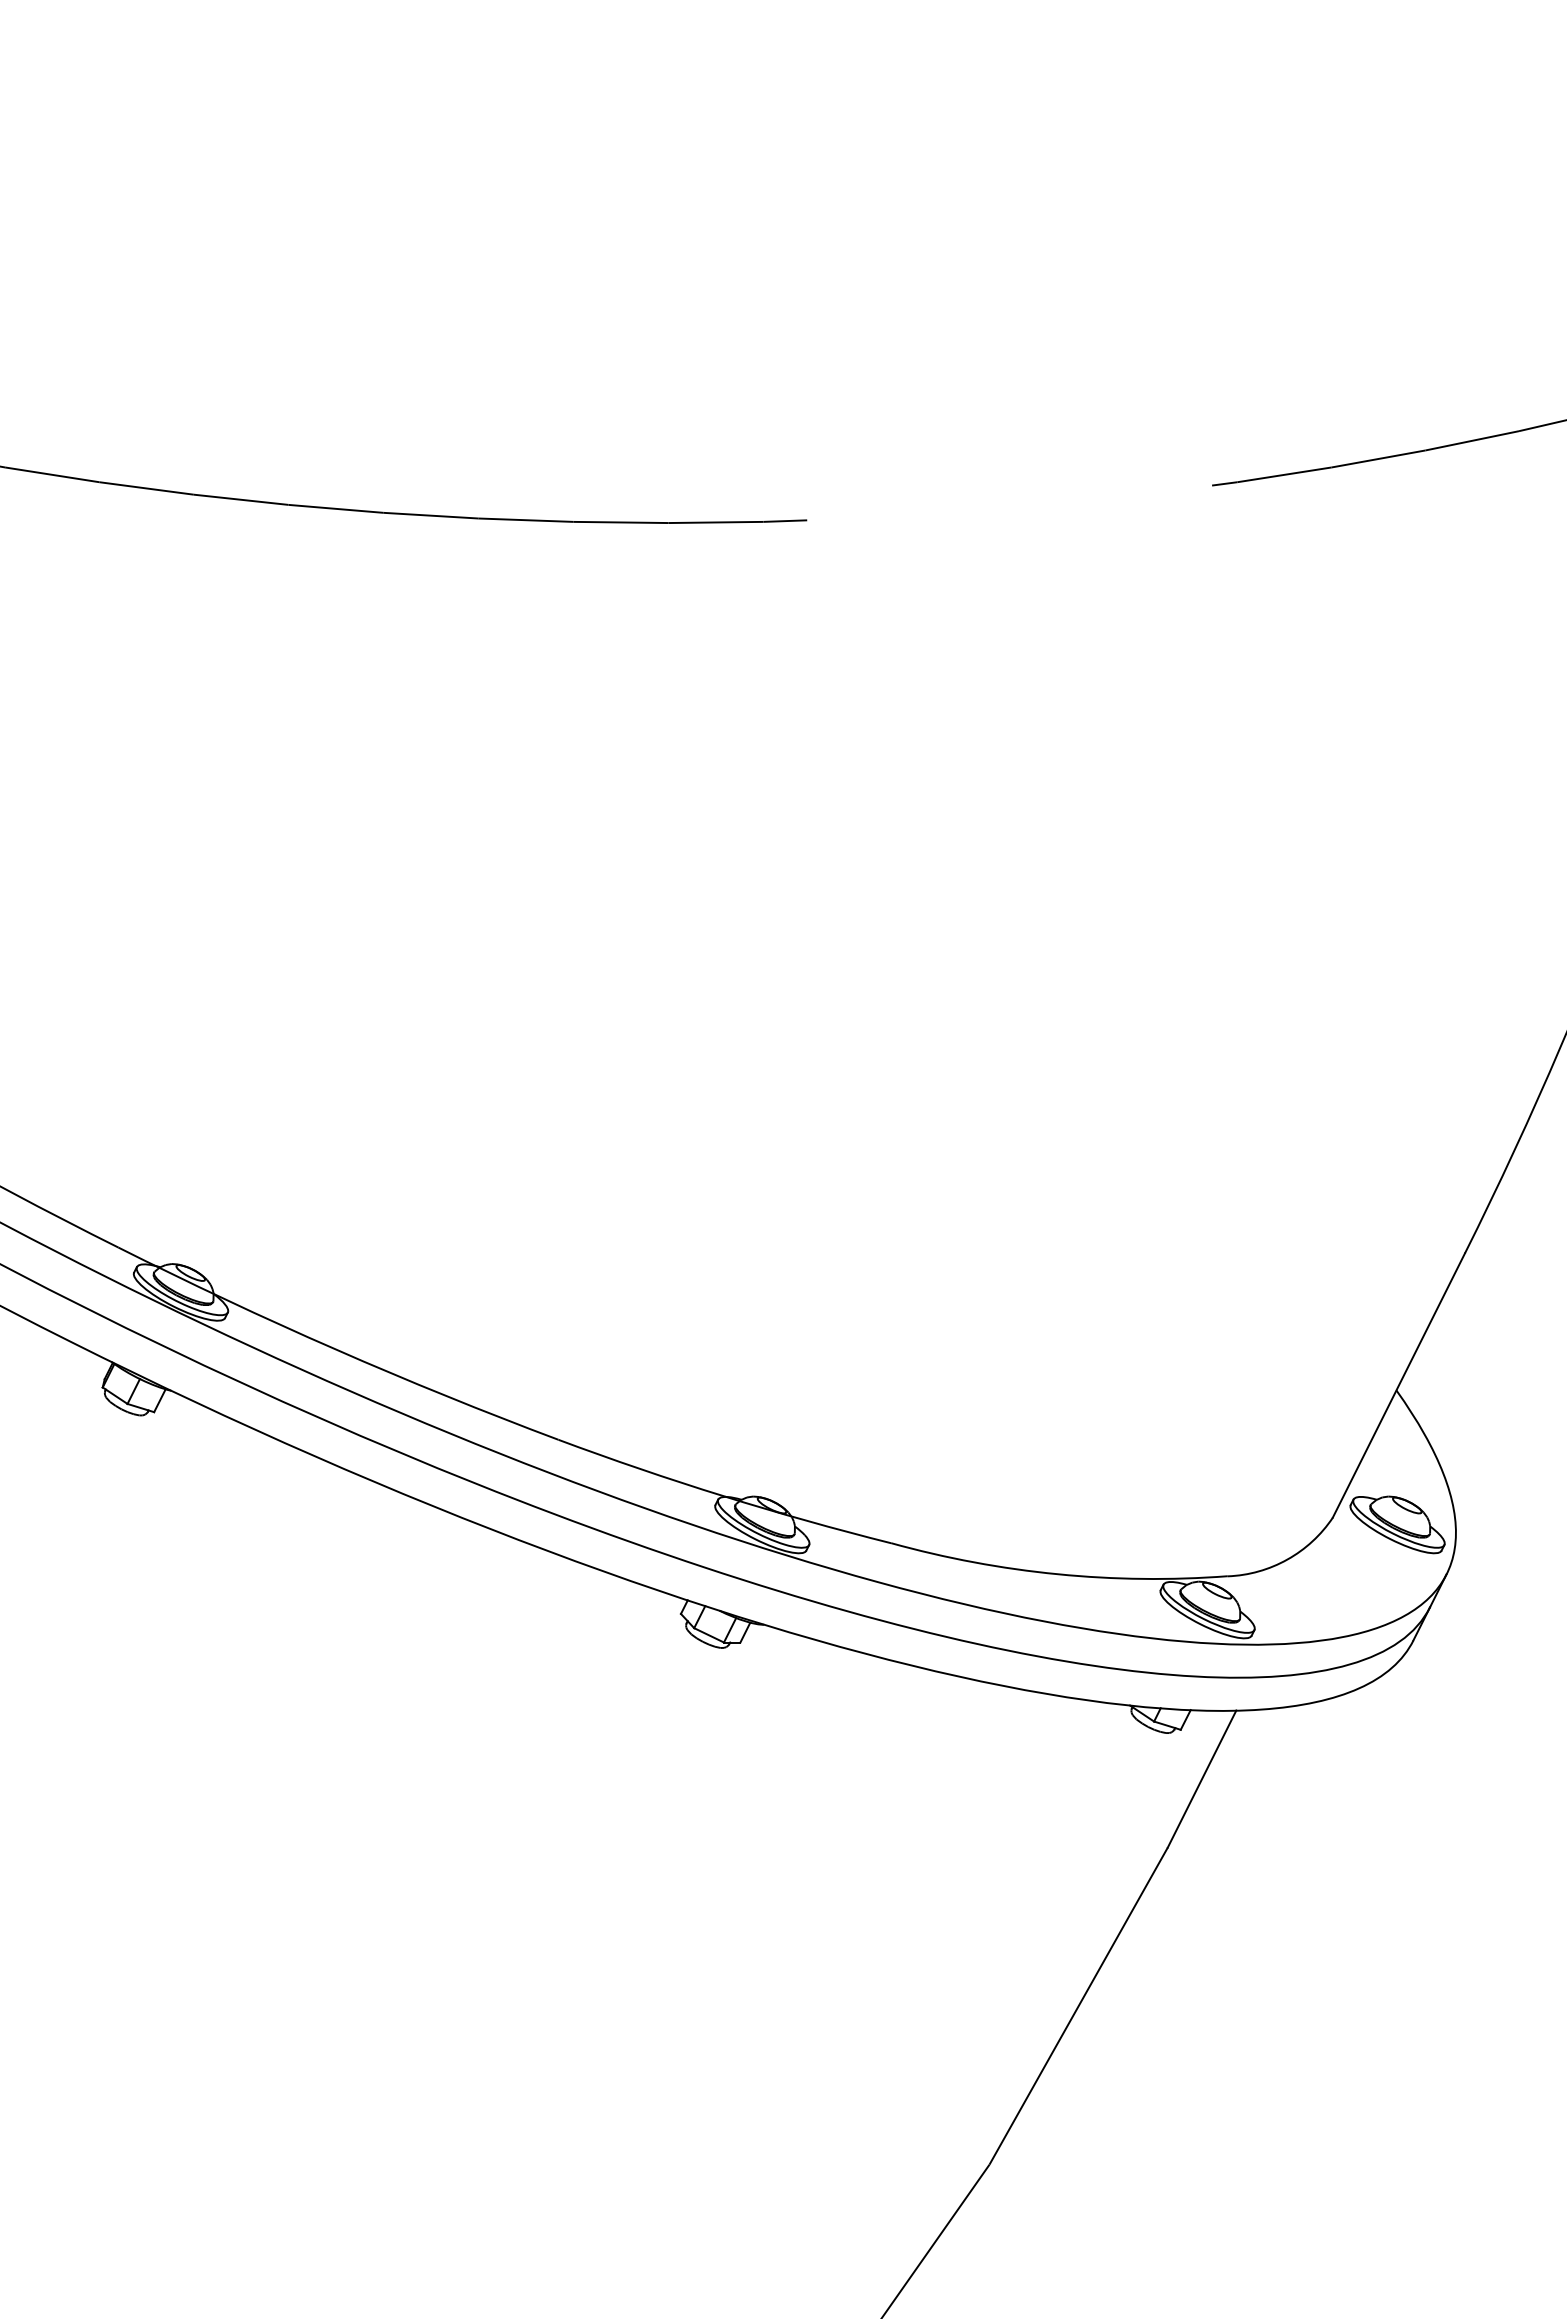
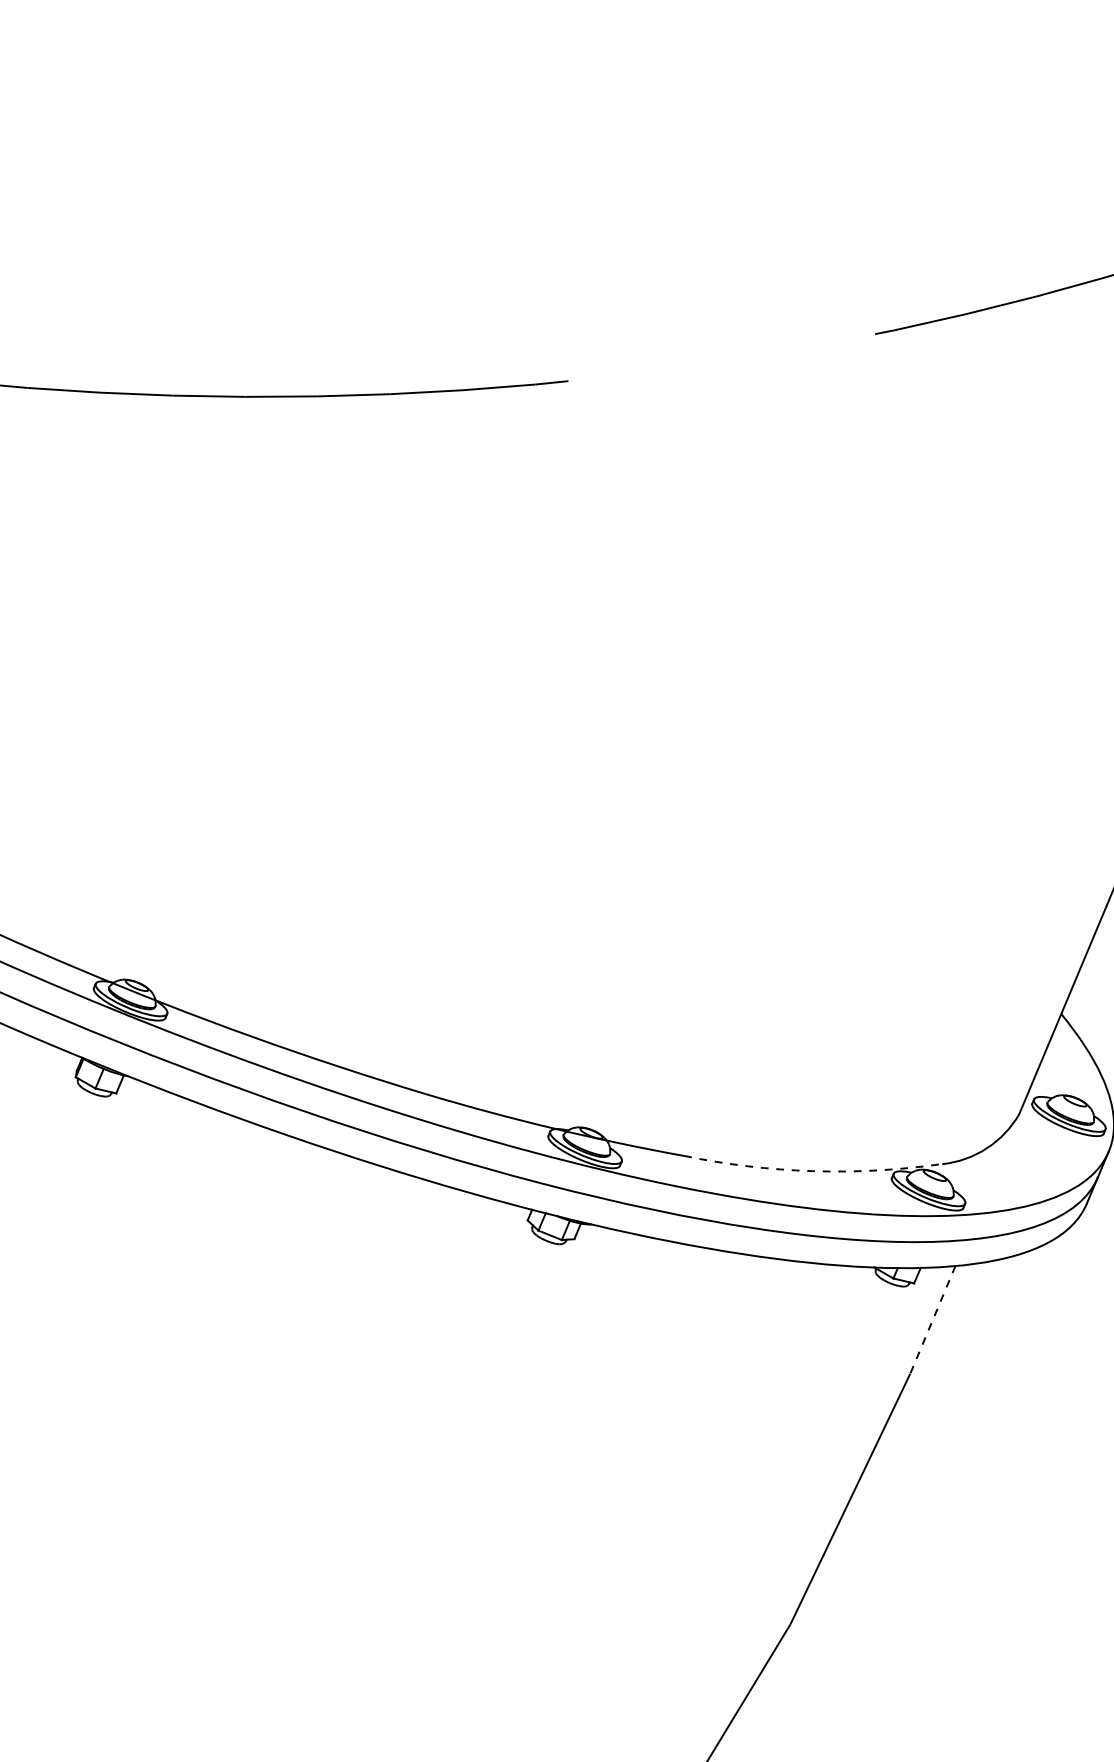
arc: (1058, 1574) -> (813, 1171), solid -> dashed
line: (1202, 1779) -> (933, 1320), solid -> dashed

